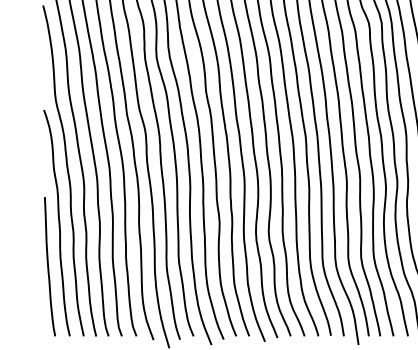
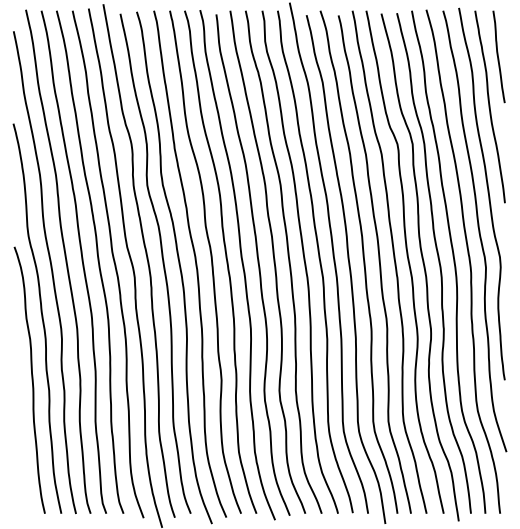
curve: (49, 266) -> (20, 431), removed

